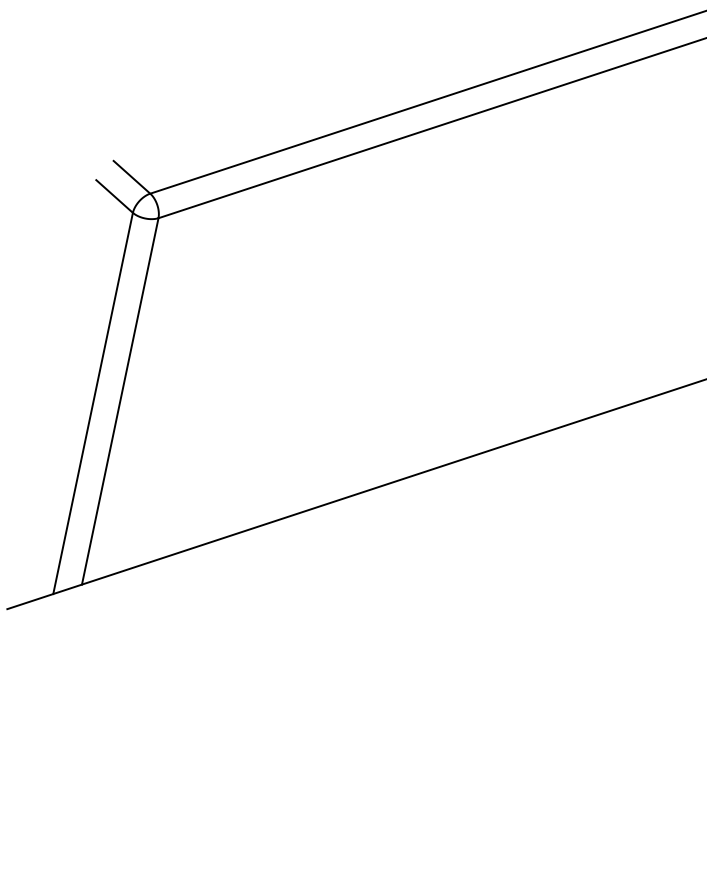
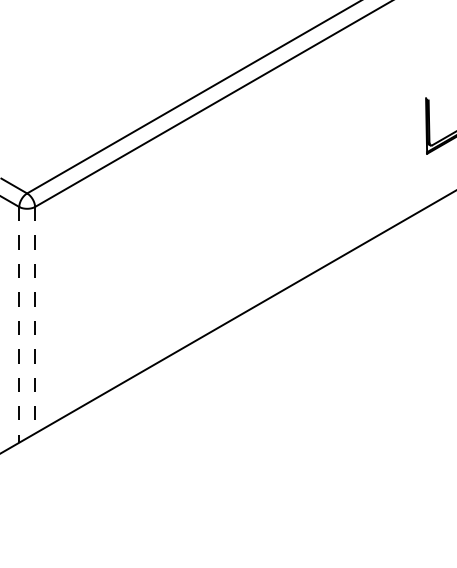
line: (120, 401) -> (35, 320), solid -> dashed
line: (93, 402) -> (19, 324), solid -> dashed

